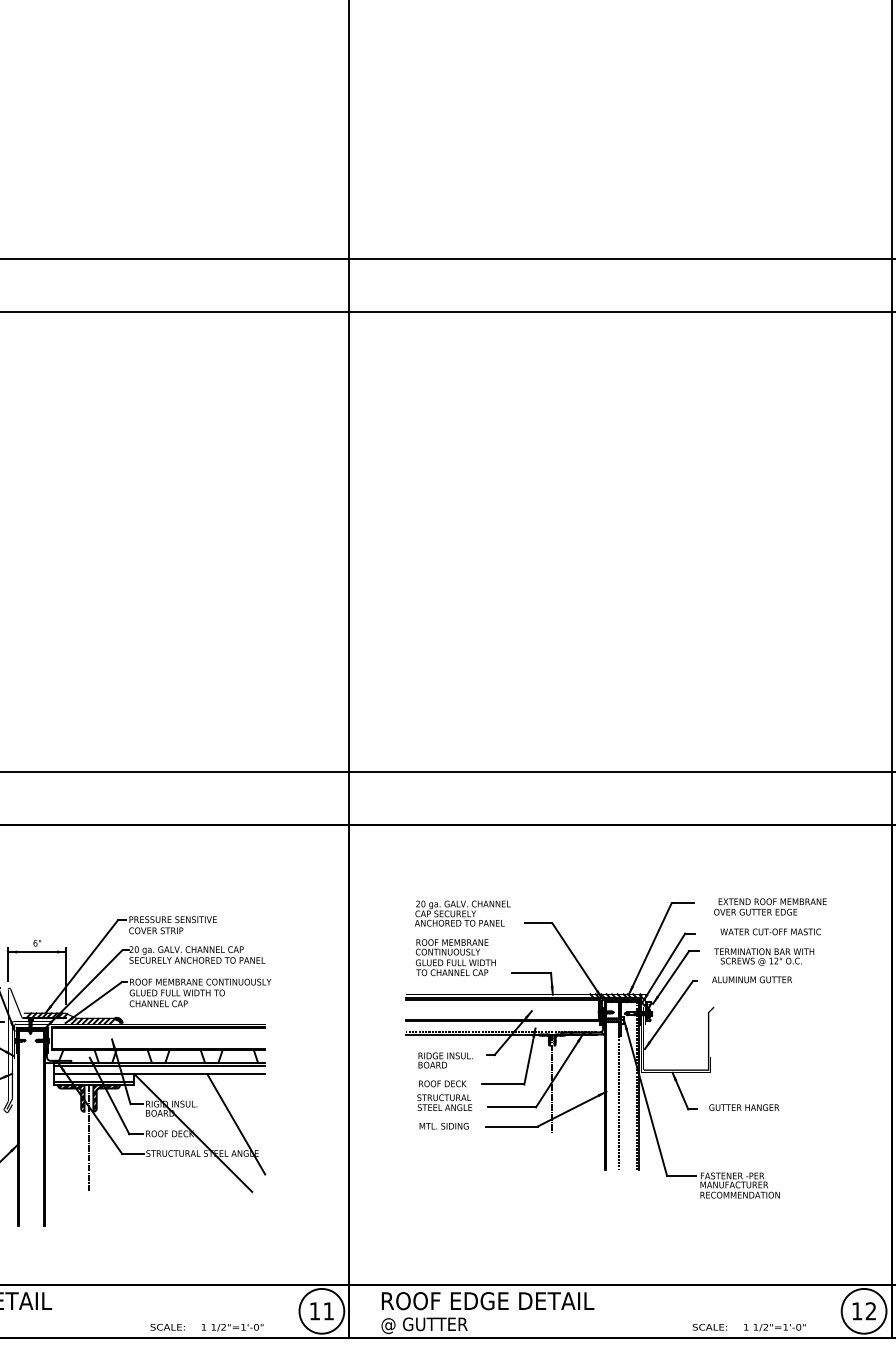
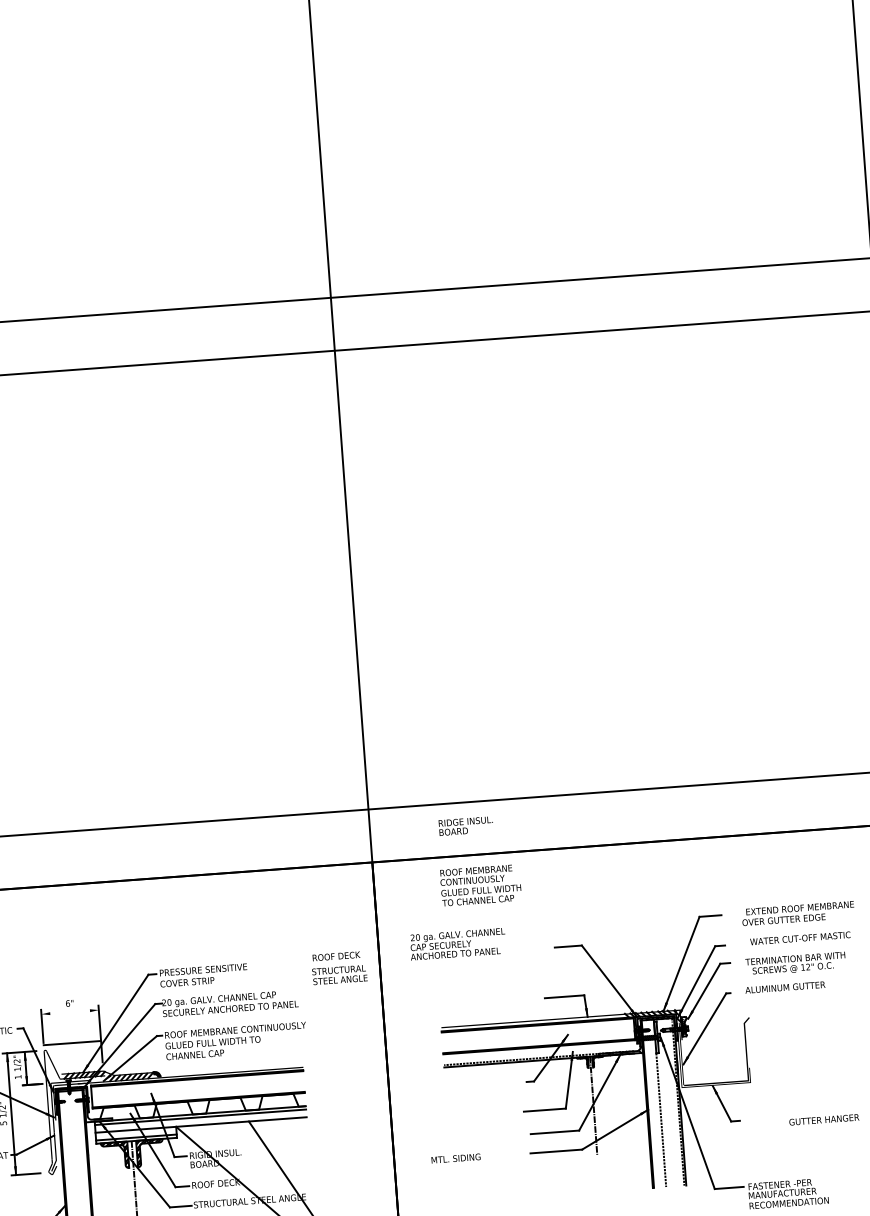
text: (462, 913) -> (457, 944), moved
line: (36, 952) -> (71, 1043), moved
text: (455, 957) -> (480, 885), moved
text: (445, 1060) -> (466, 826), moved
text: (444, 1095) -> (339, 967), moved
text: (744, 1107) -> (824, 1119), moved
text: (443, 1125) -> (455, 1157), moved

